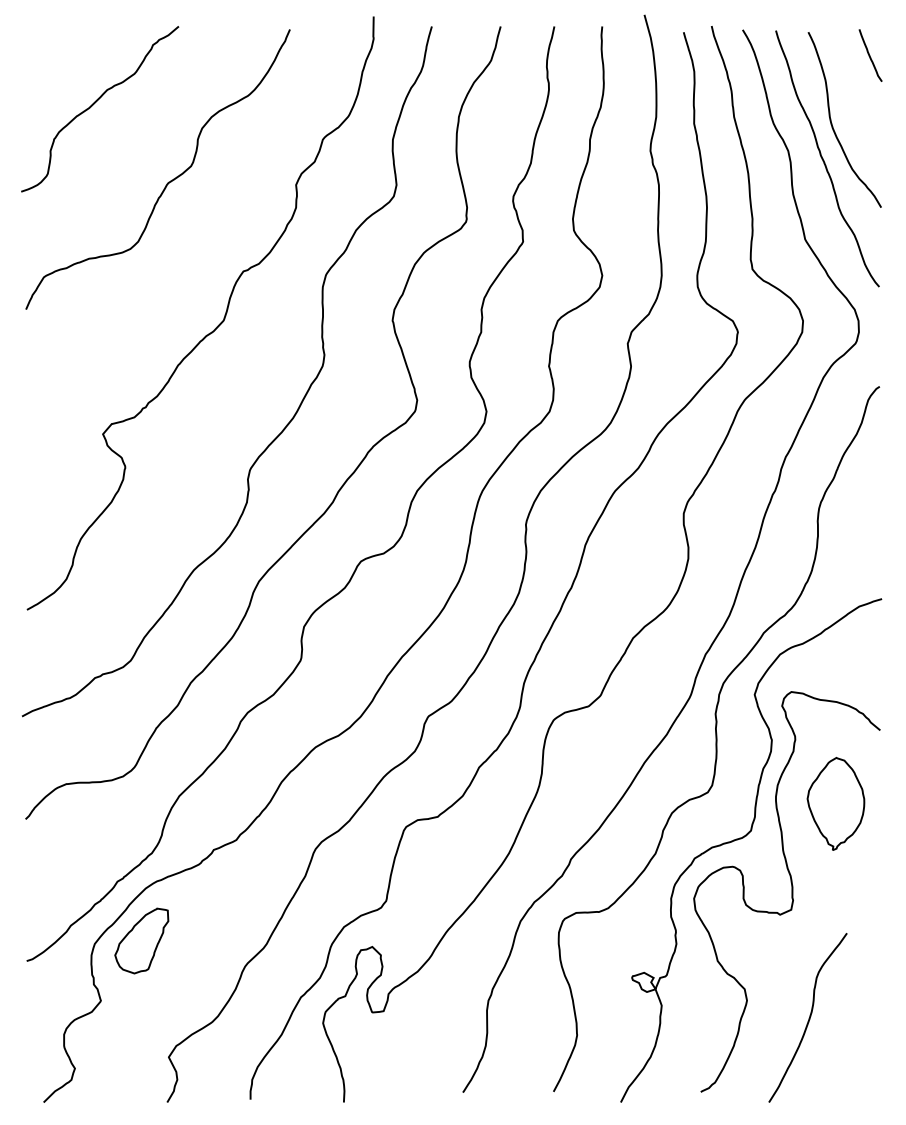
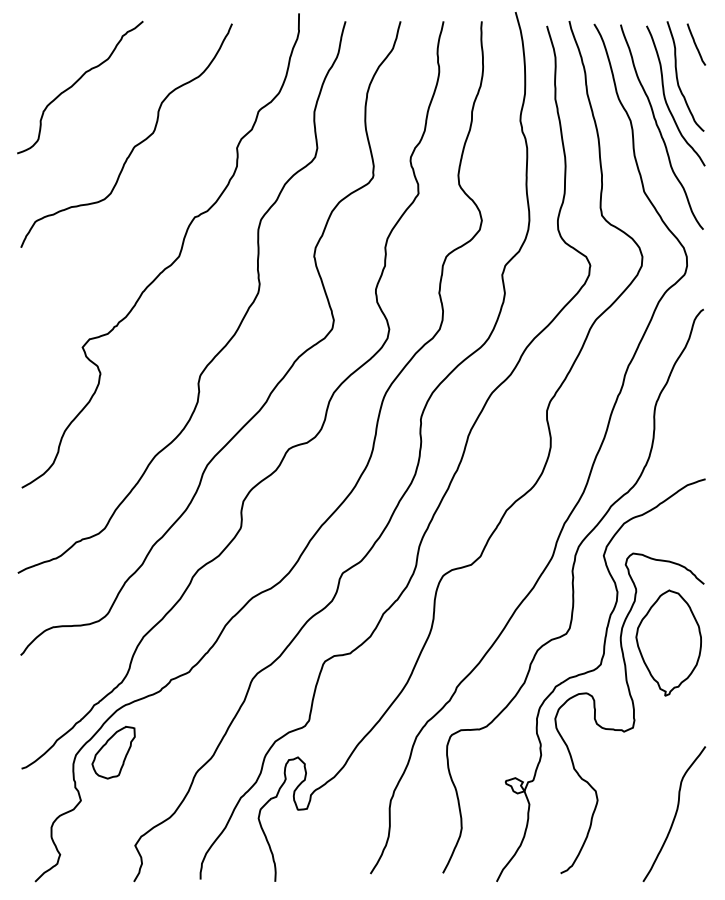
curve: (847, 97) -> (677, 78), added
part: (835, 803) -> (668, 642), size x1.43
curve: (808, 1018) -> (674, 814), moved

